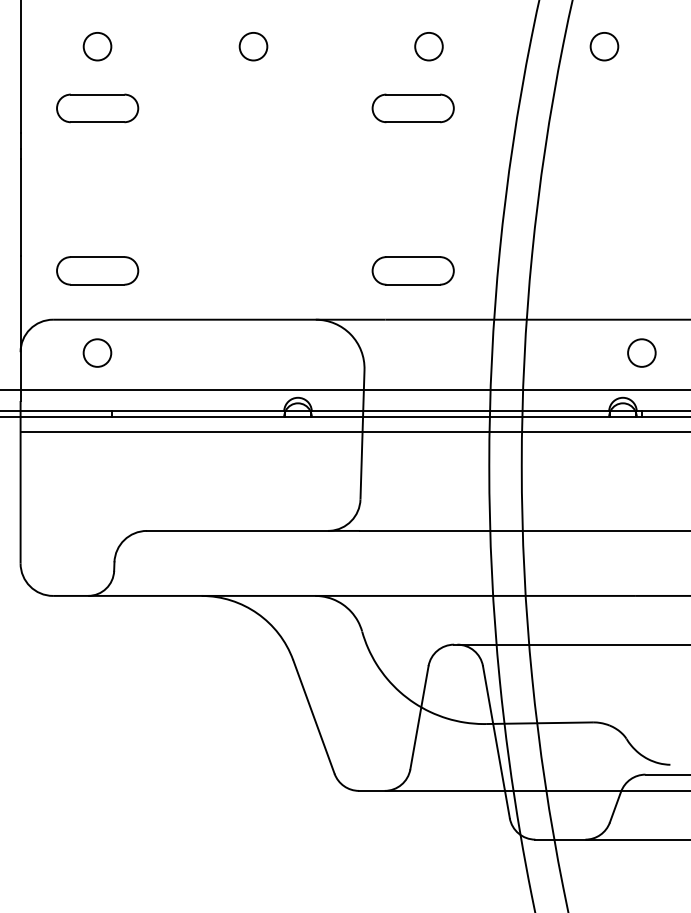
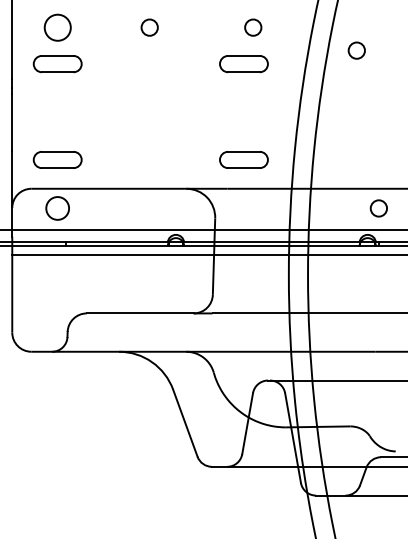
circle: (97, 46) -> (57, 27), size x1.6
circle: (603, 46) -> (356, 50), moved
circle: (97, 353) -> (57, 208), size x1.4

